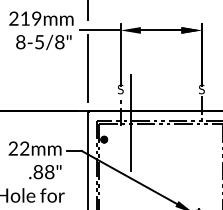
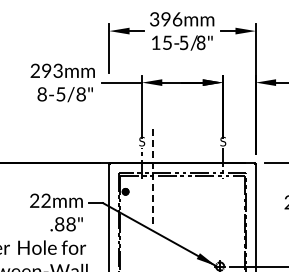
text: (31, 18) -> (52, 70), 219mm -> 293mm
line: (88, 68) -> (109, 120), removed
line: (131, 122) -> (152, 174), solid -> dashed

